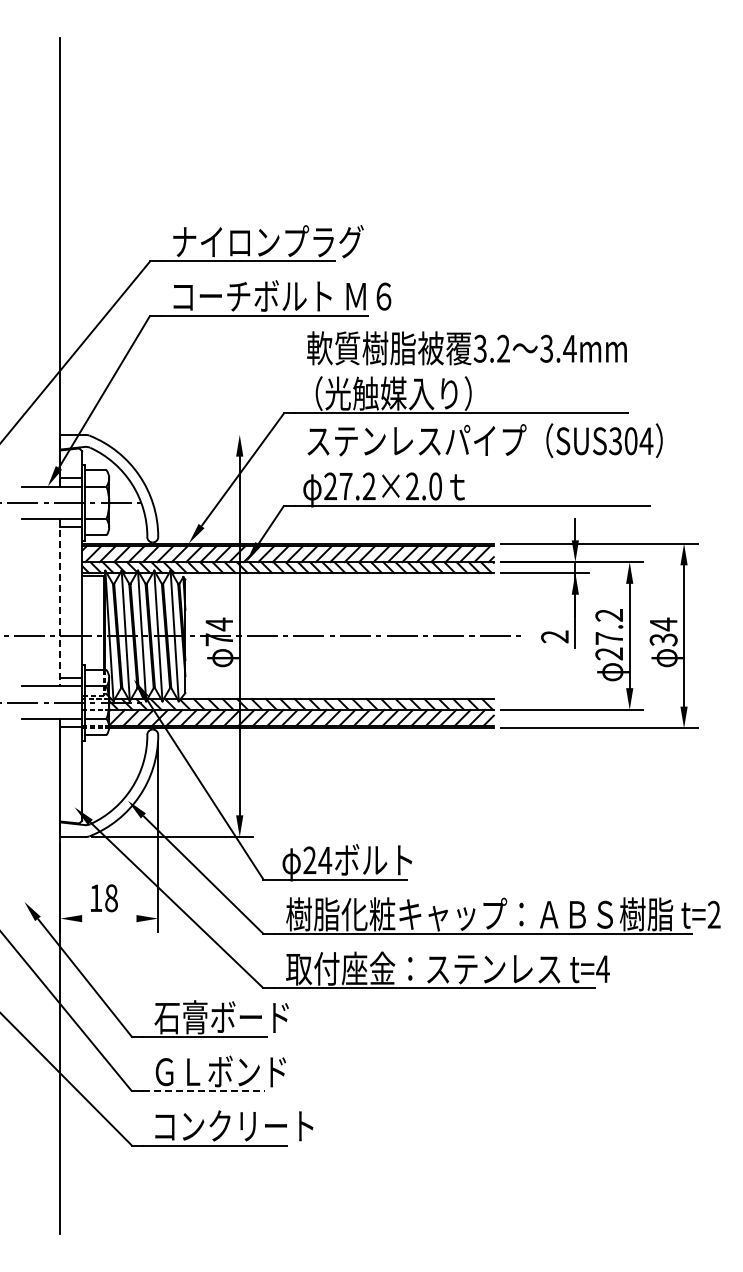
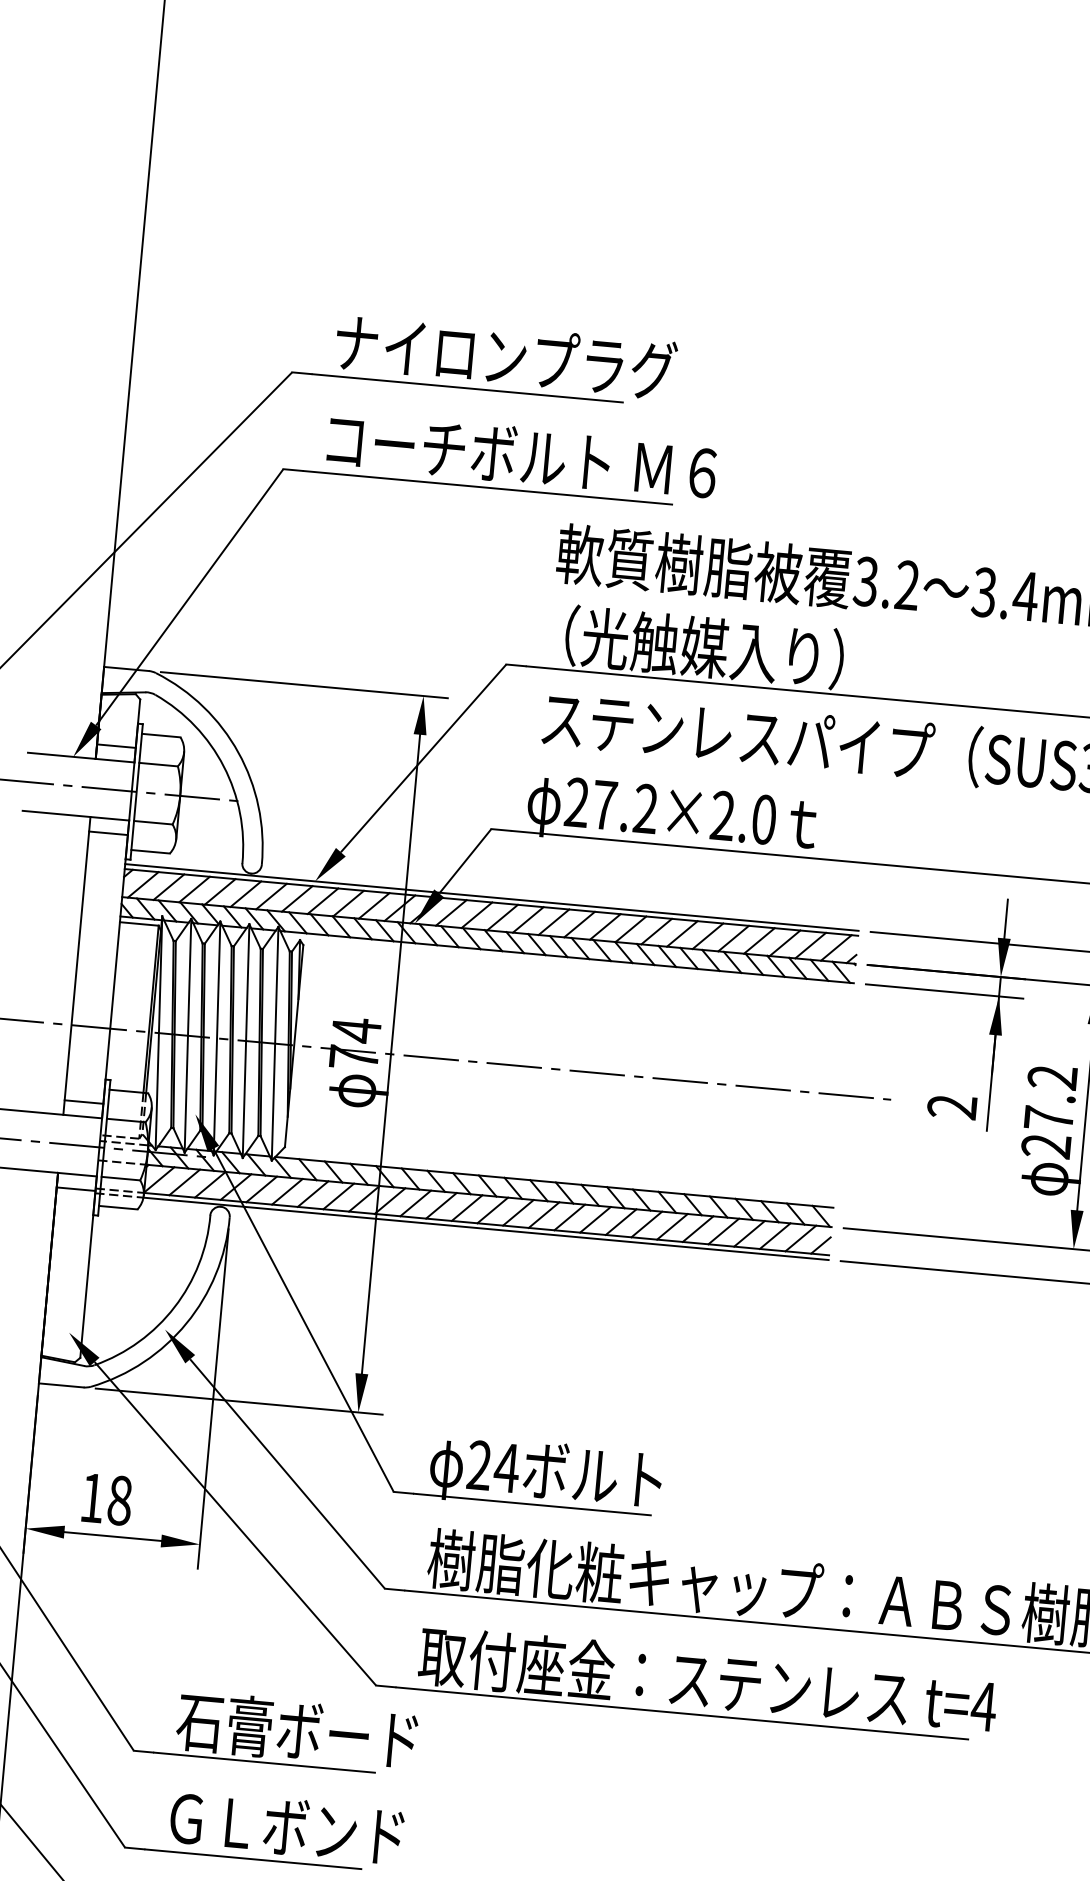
line: (172, 434) -> (303, 684), added
line: (60, 602) -> (77, 965), dashed -> solid
line: (109, 918) -> (113, 1536), added
line: (204, 1091) -> (254, 1859), dashed -> solid

